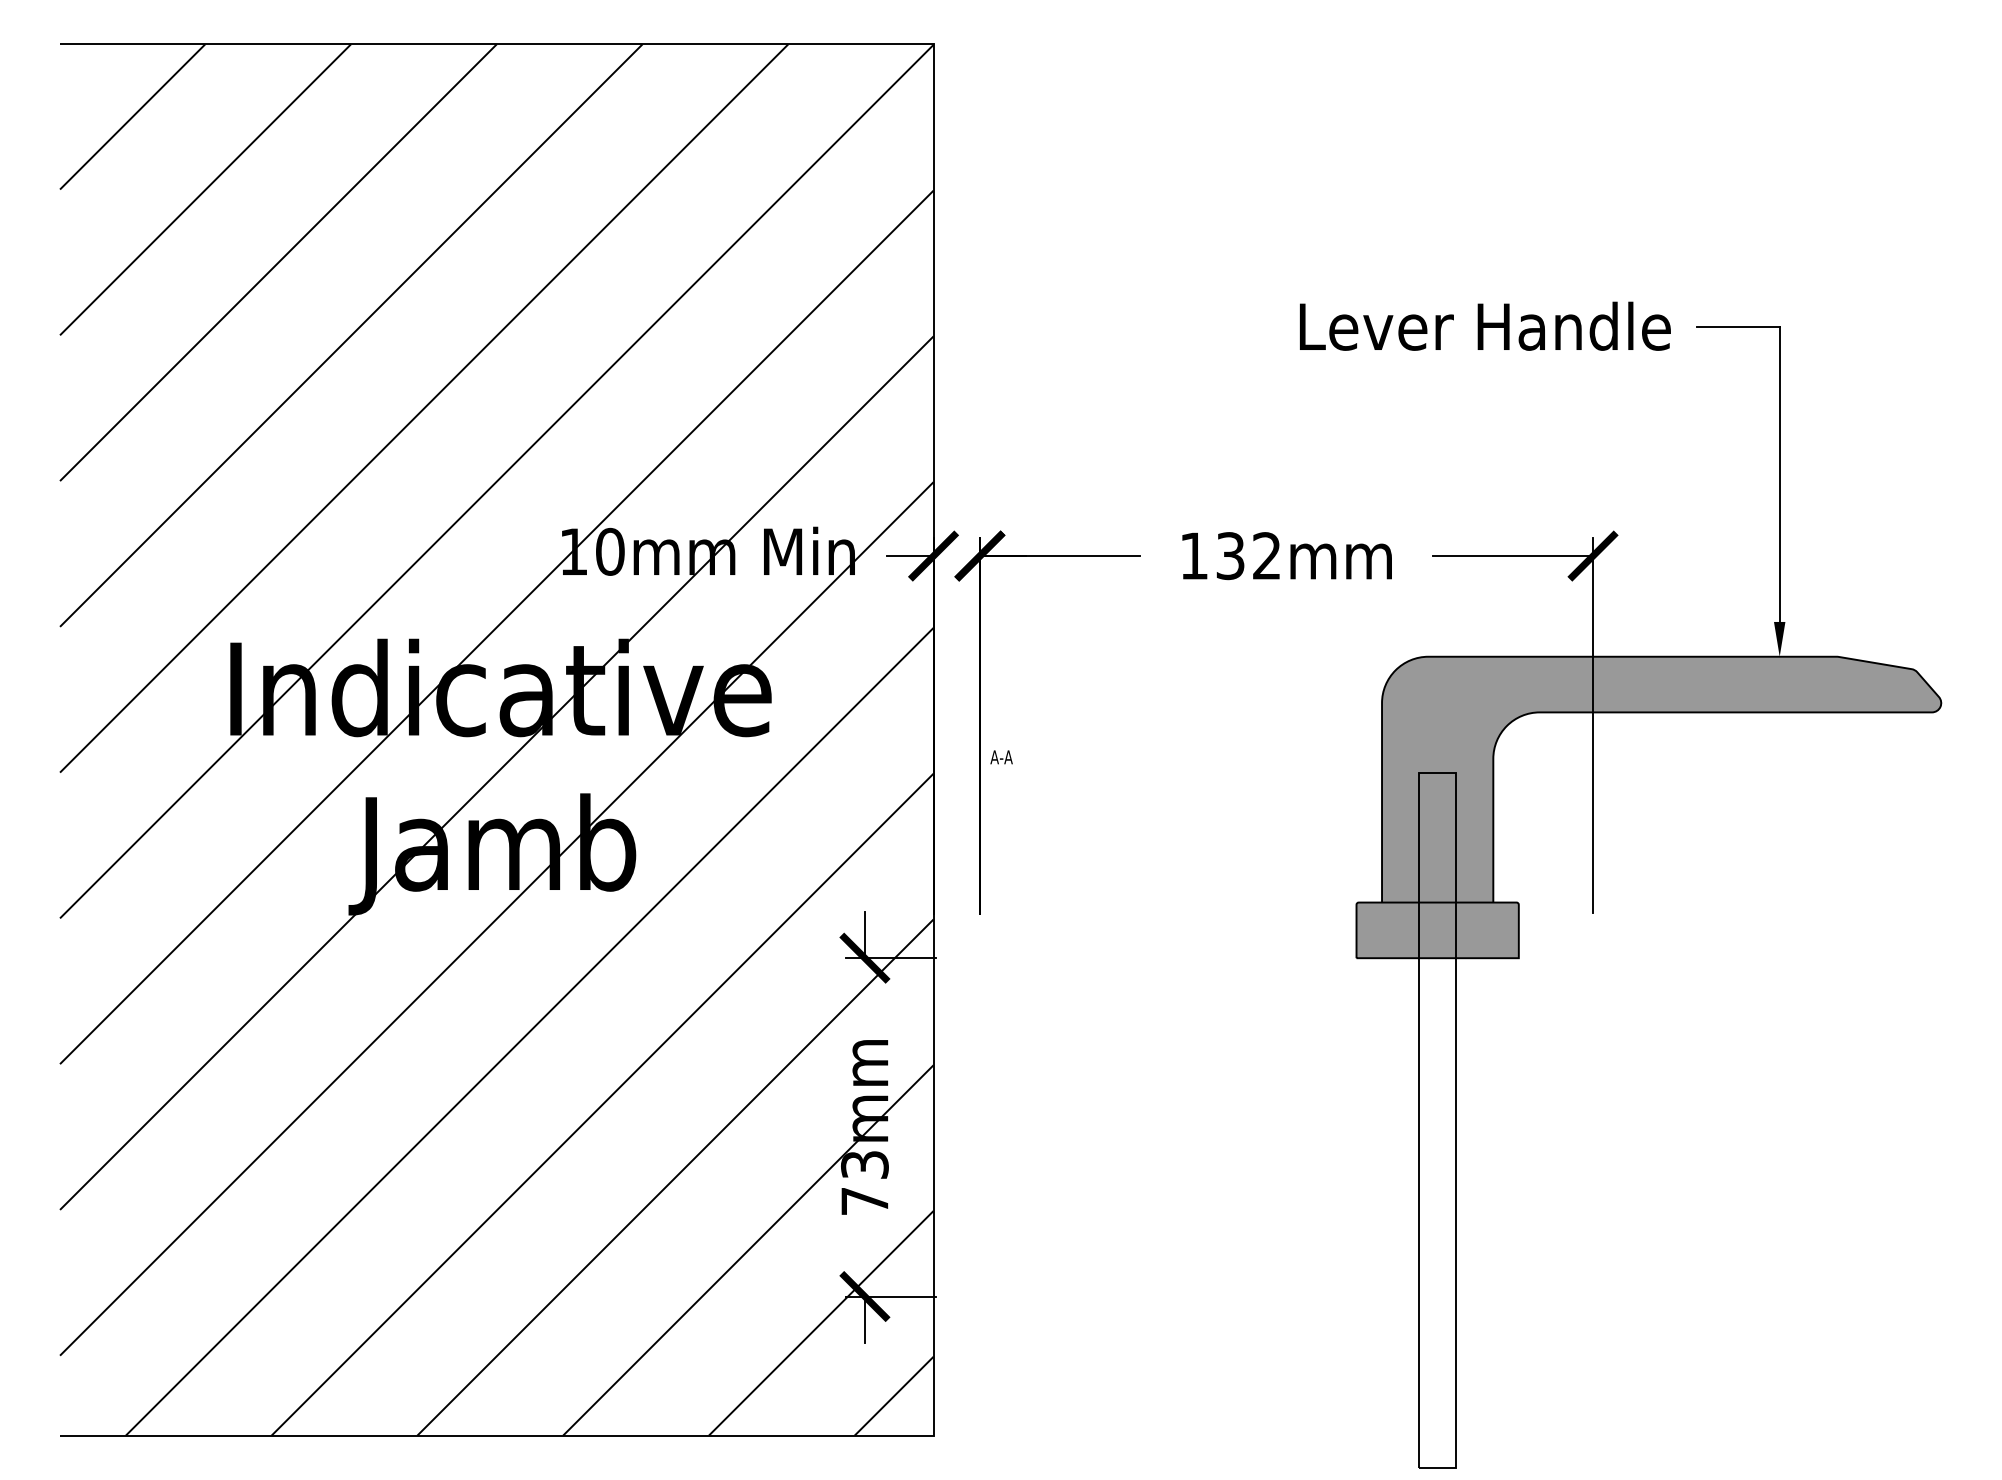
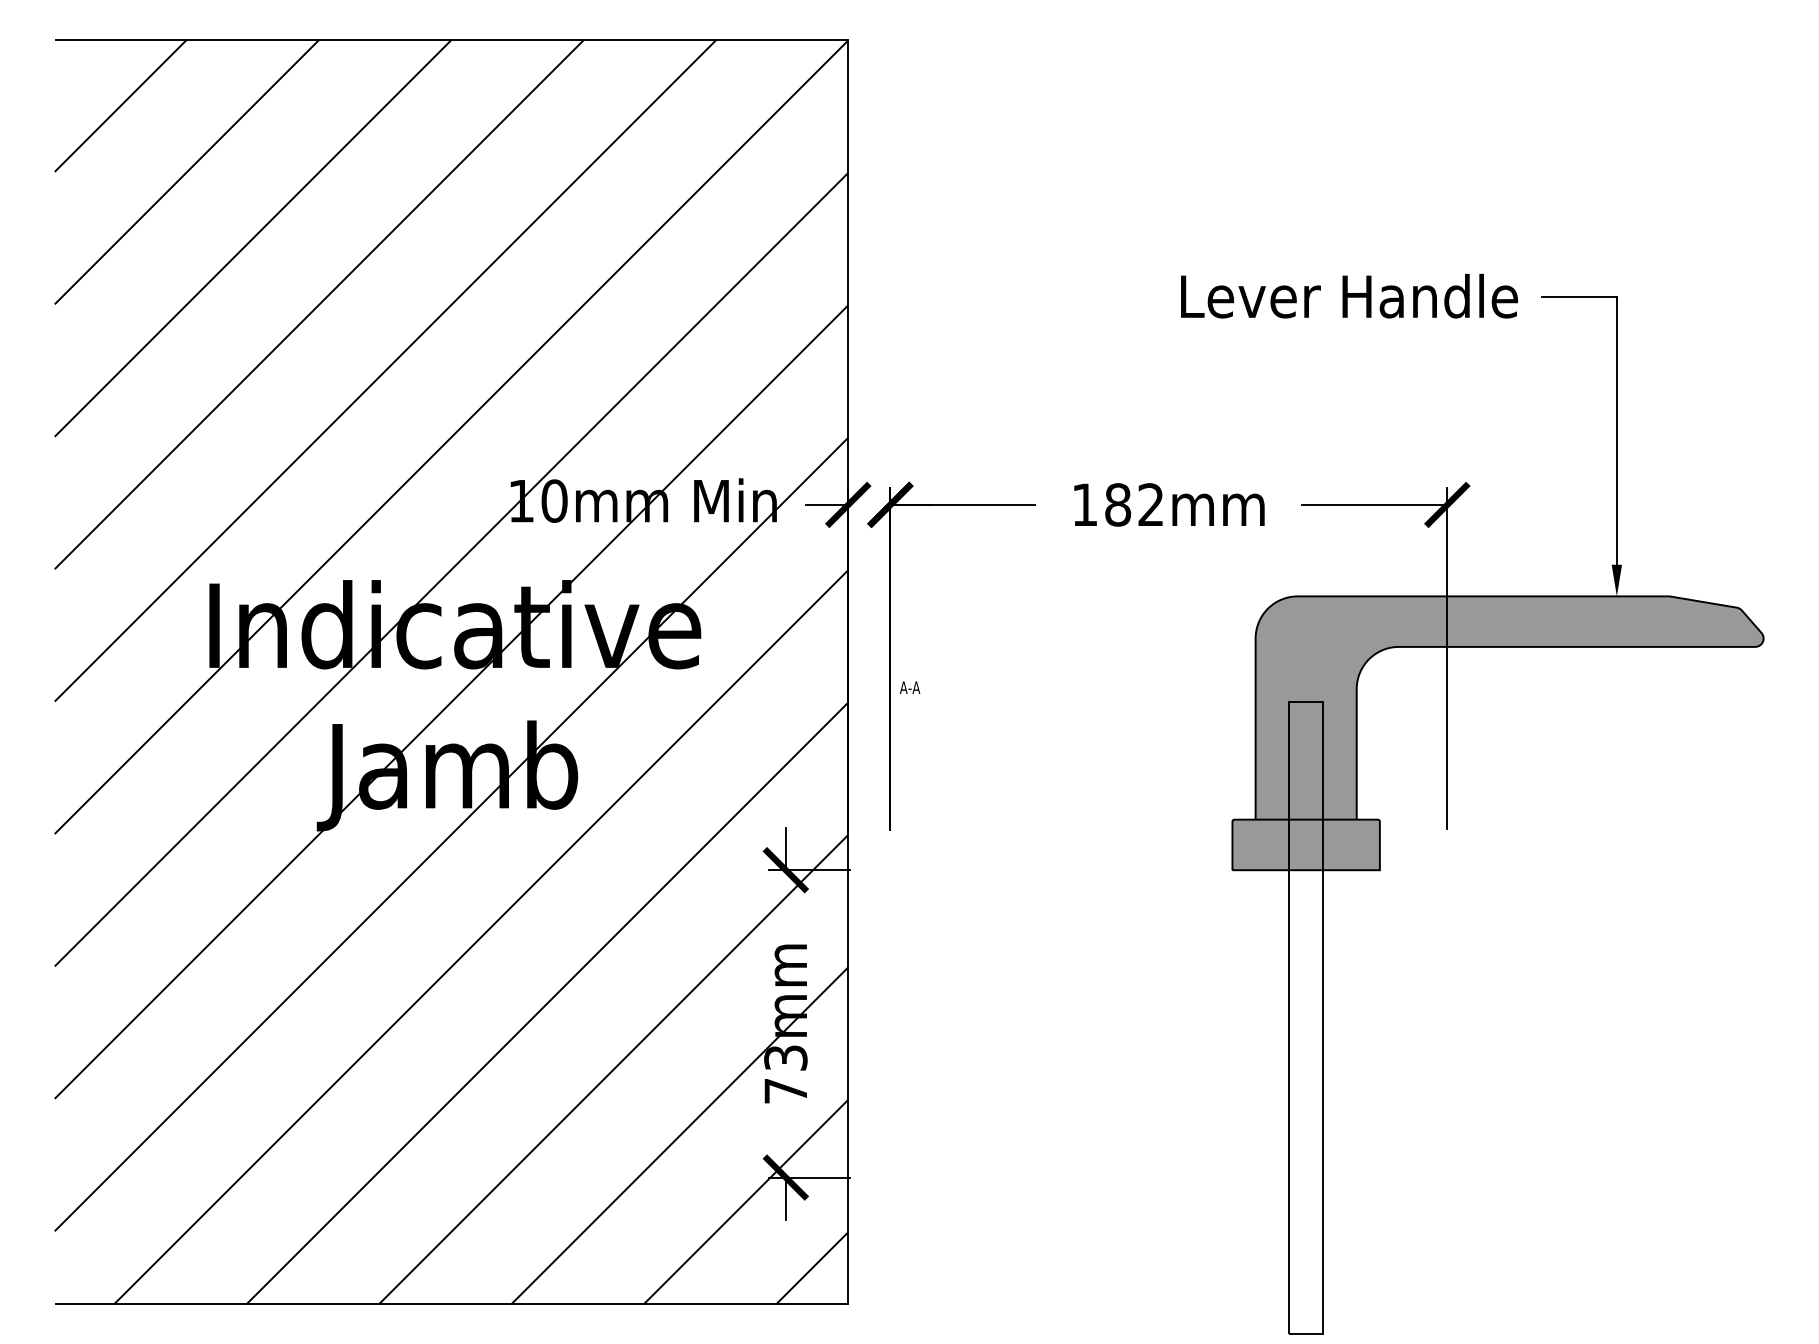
text: (1230, 556) -> (1117, 505), 132mm -> 182mm

